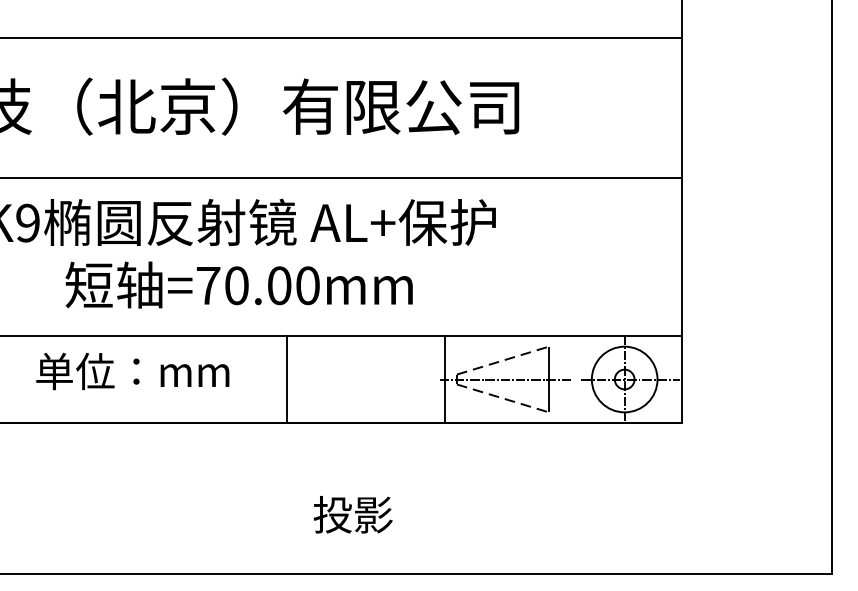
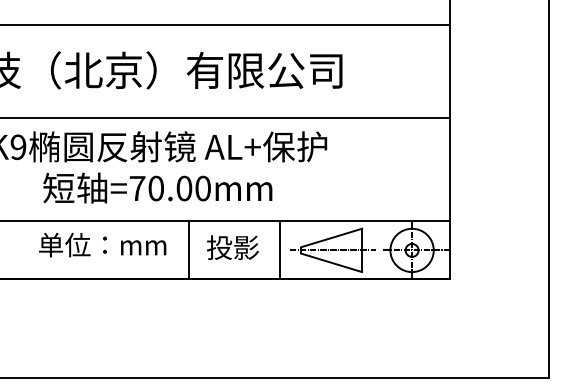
line: (502, 359) -> (331, 237), dashed -> solid
text: (132, 370) -> (102, 244), moved
line: (444, 379) -> (279, 250), moved
line: (502, 397) -> (331, 262), dashed -> solid
text: (352, 514) -> (232, 247), moved

